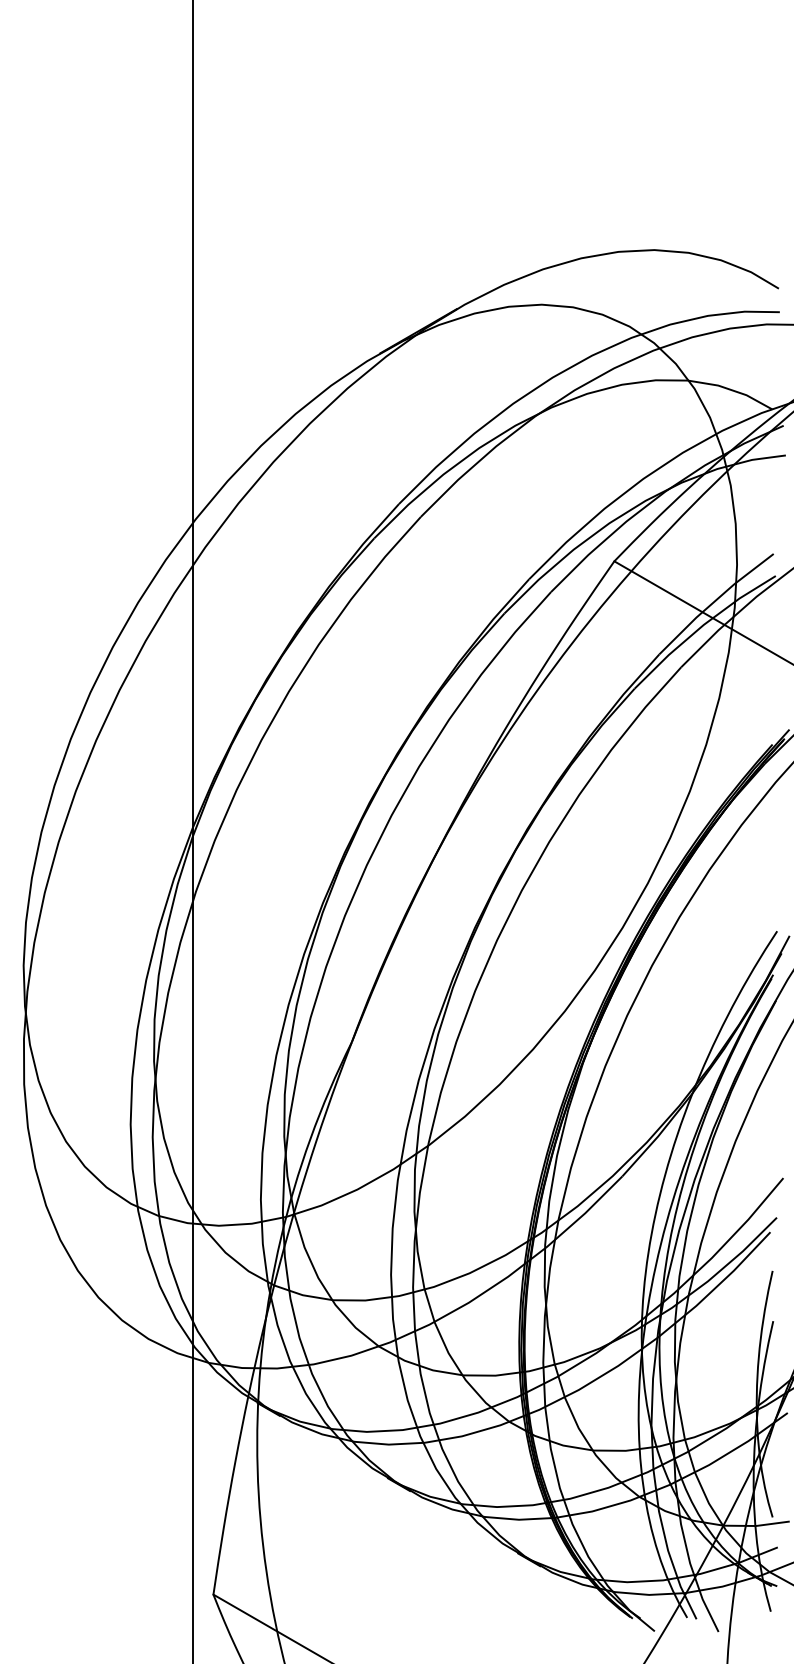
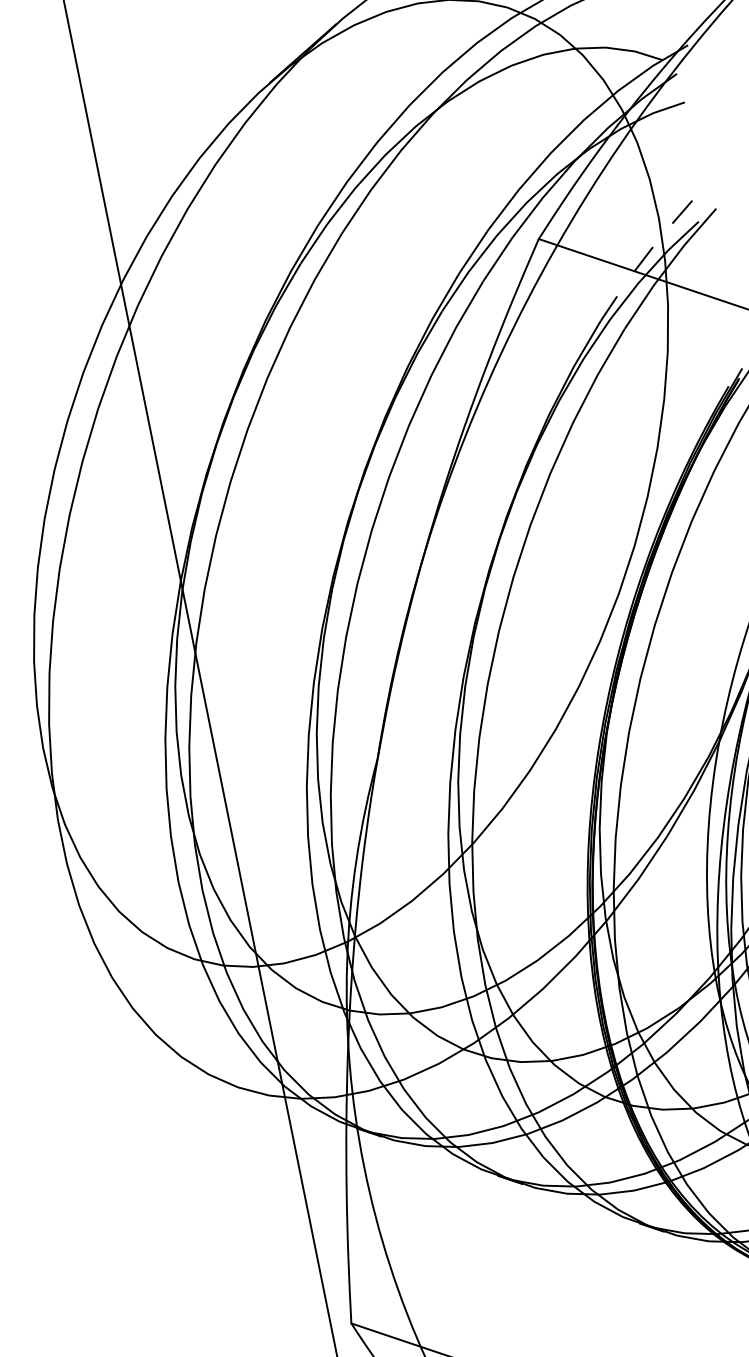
line: (714, 601) -> (644, 258), solid -> dashed

